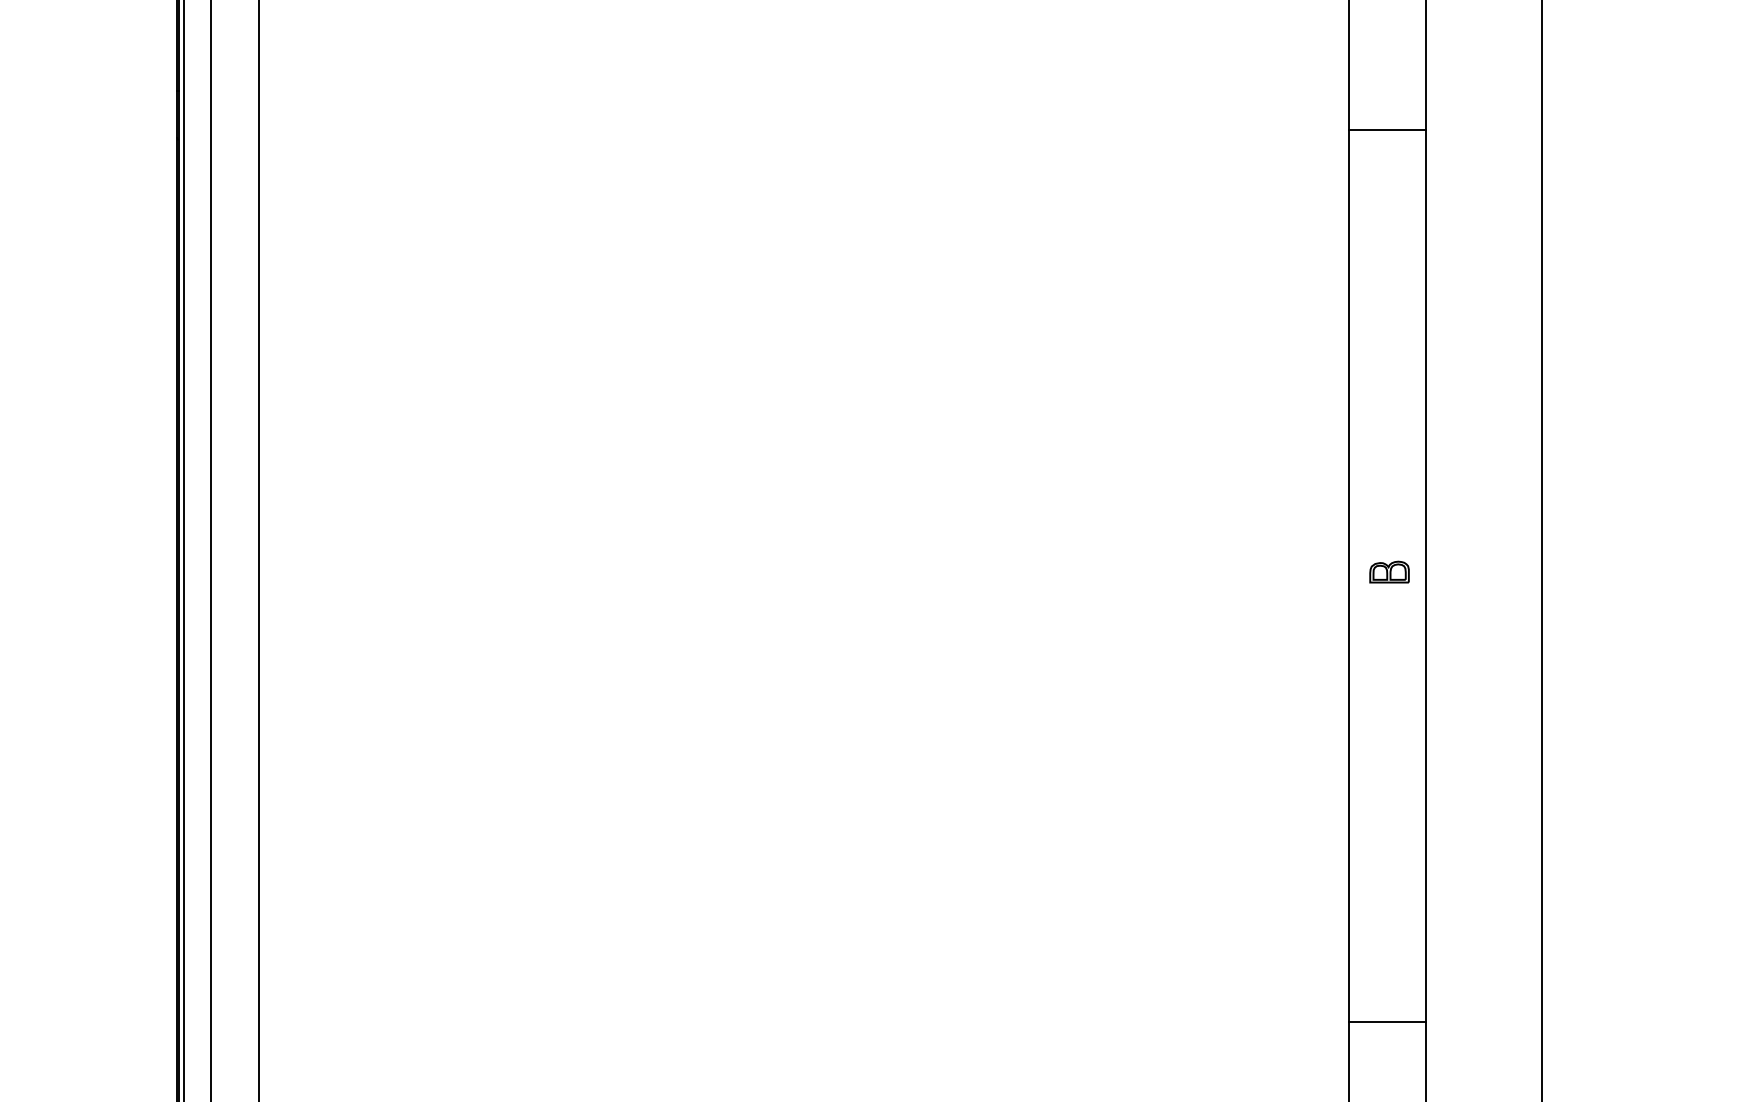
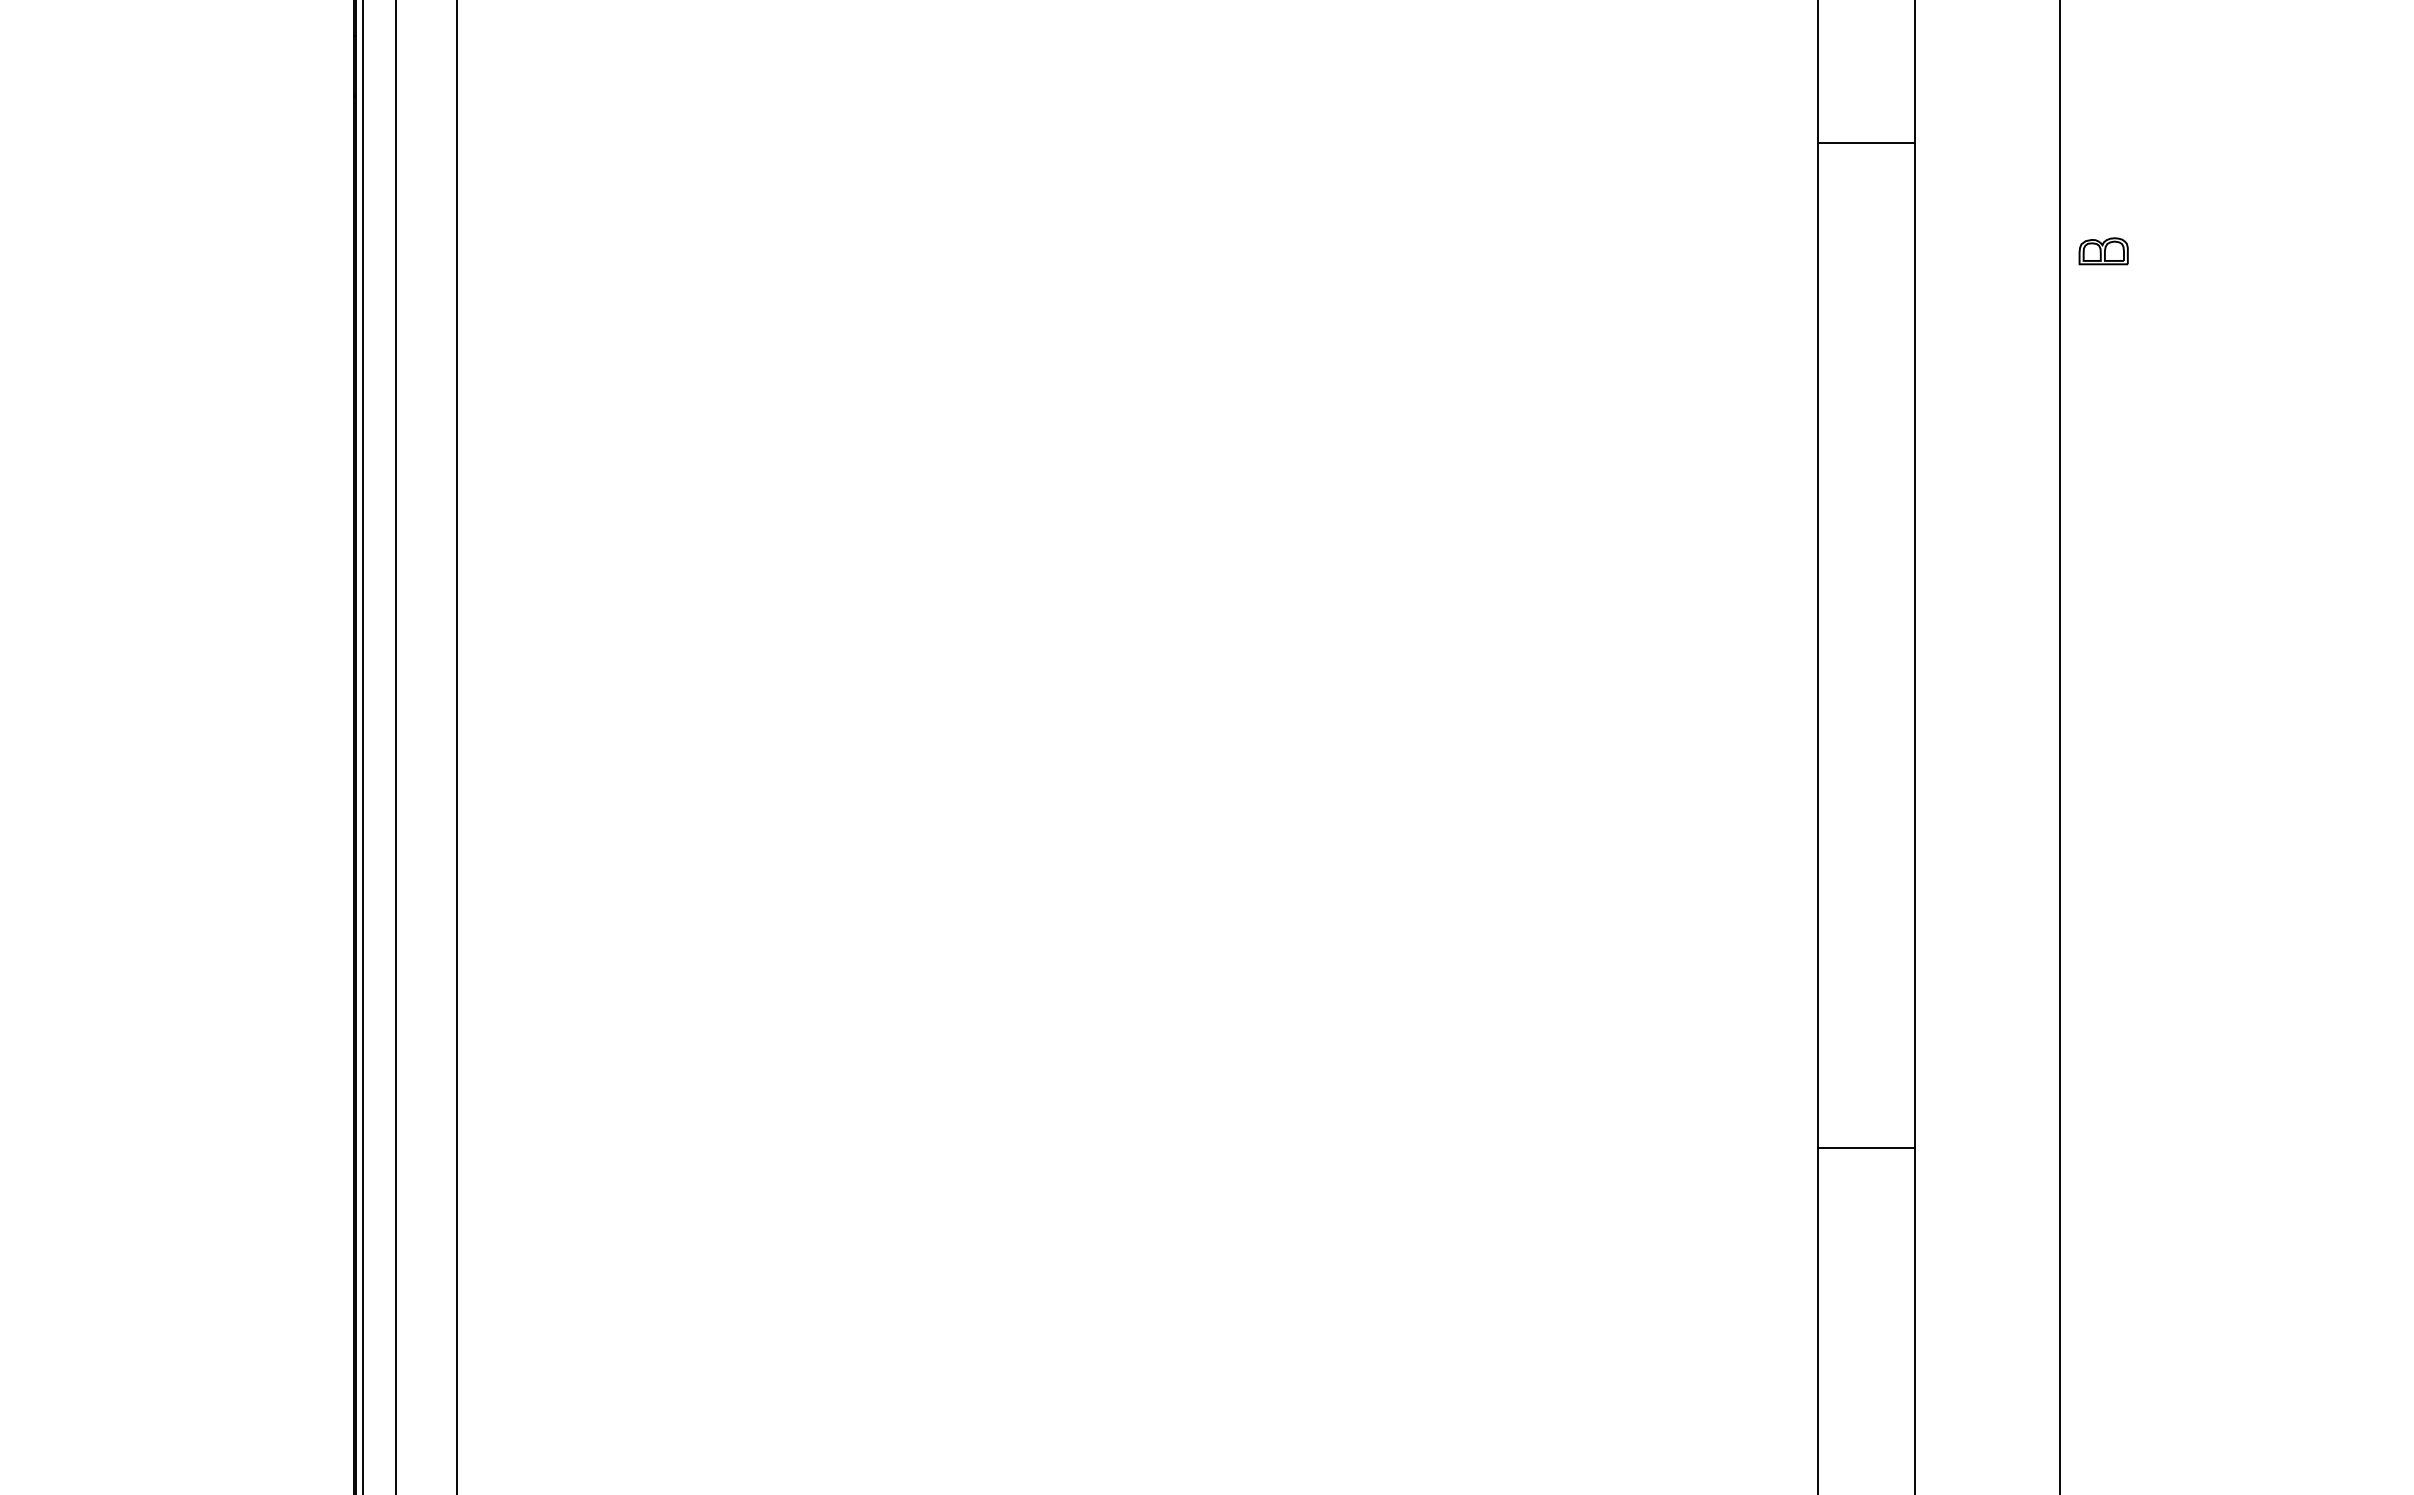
line: (1387, 129) -> (1866, 142), moved
part: (1389, 572) -> (2103, 251), moved
line: (1387, 1022) -> (1866, 1148), moved

